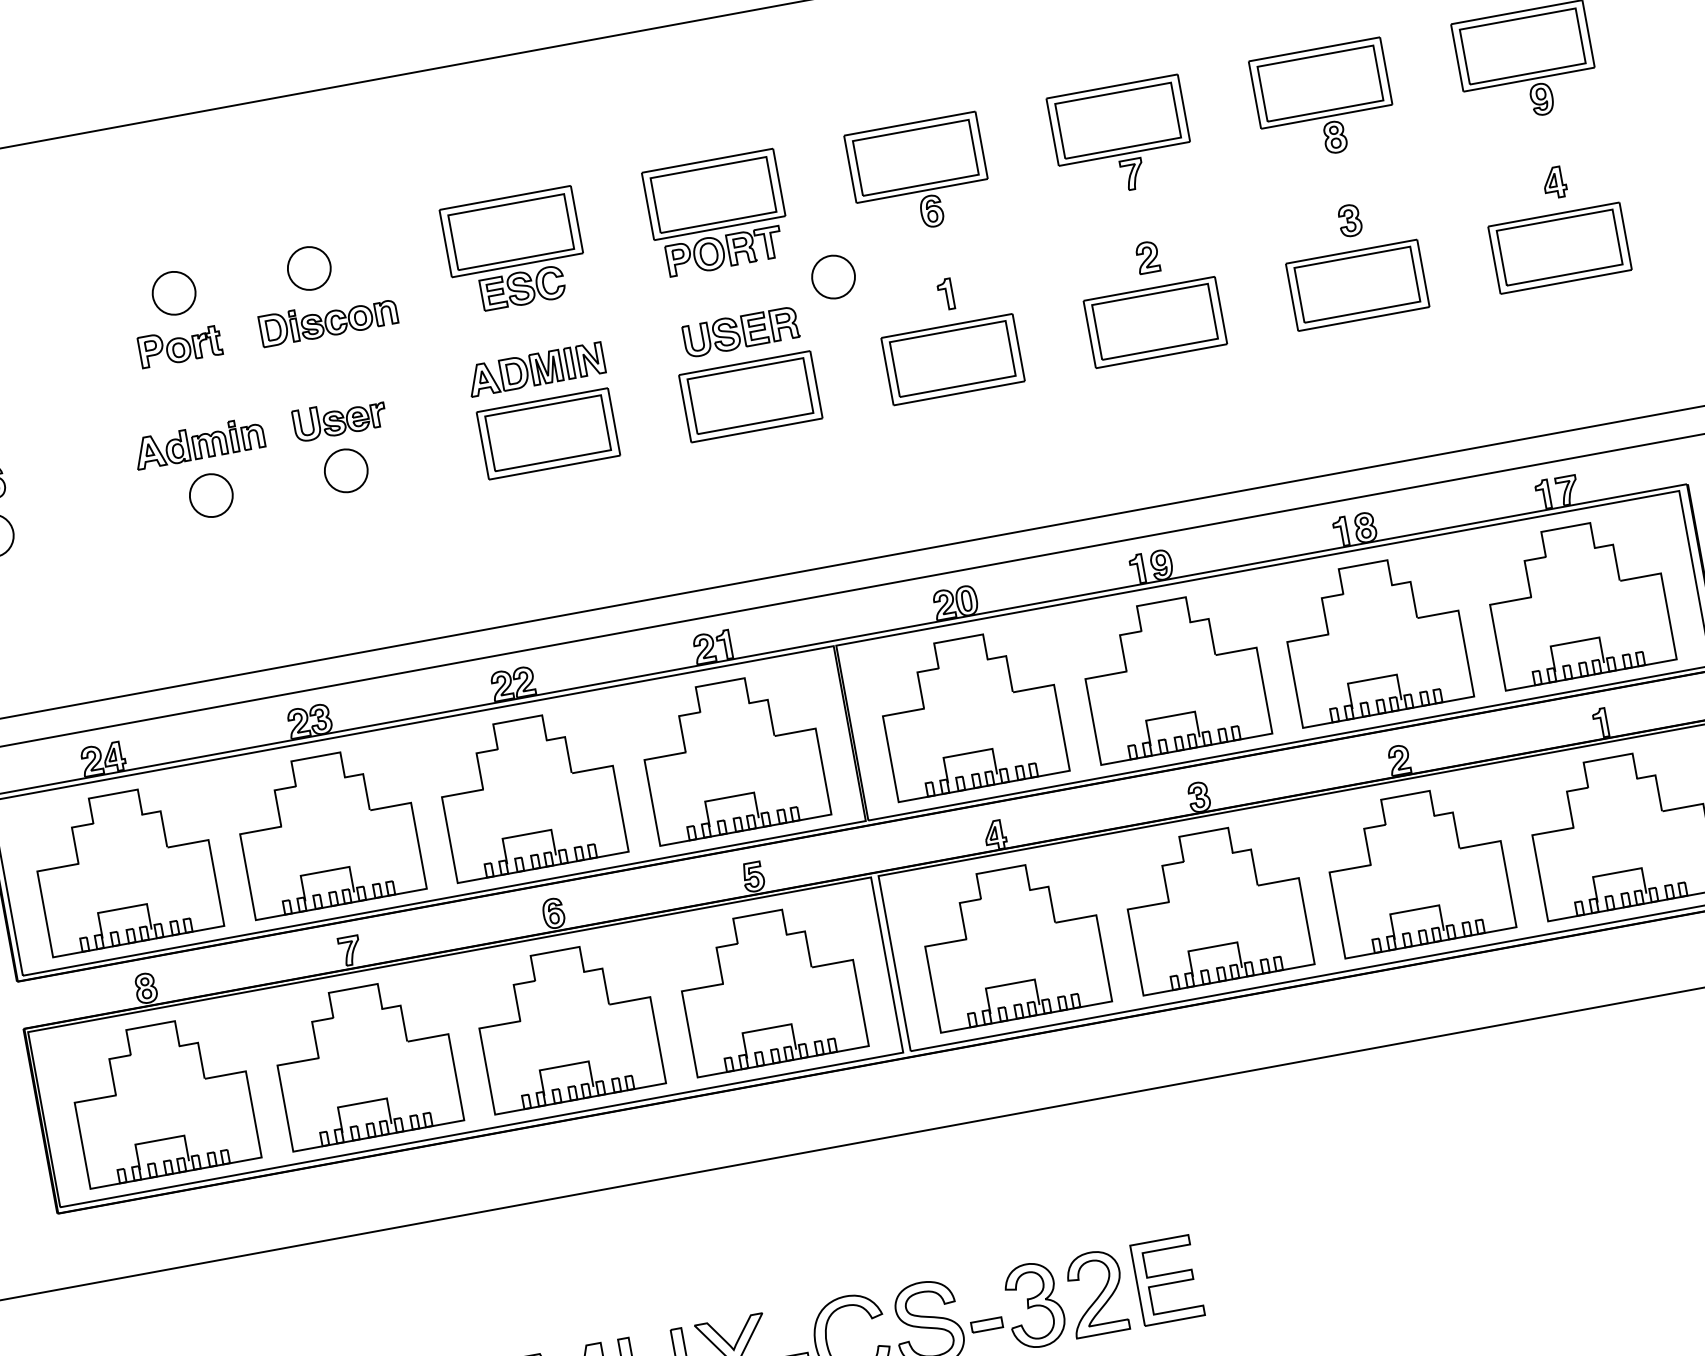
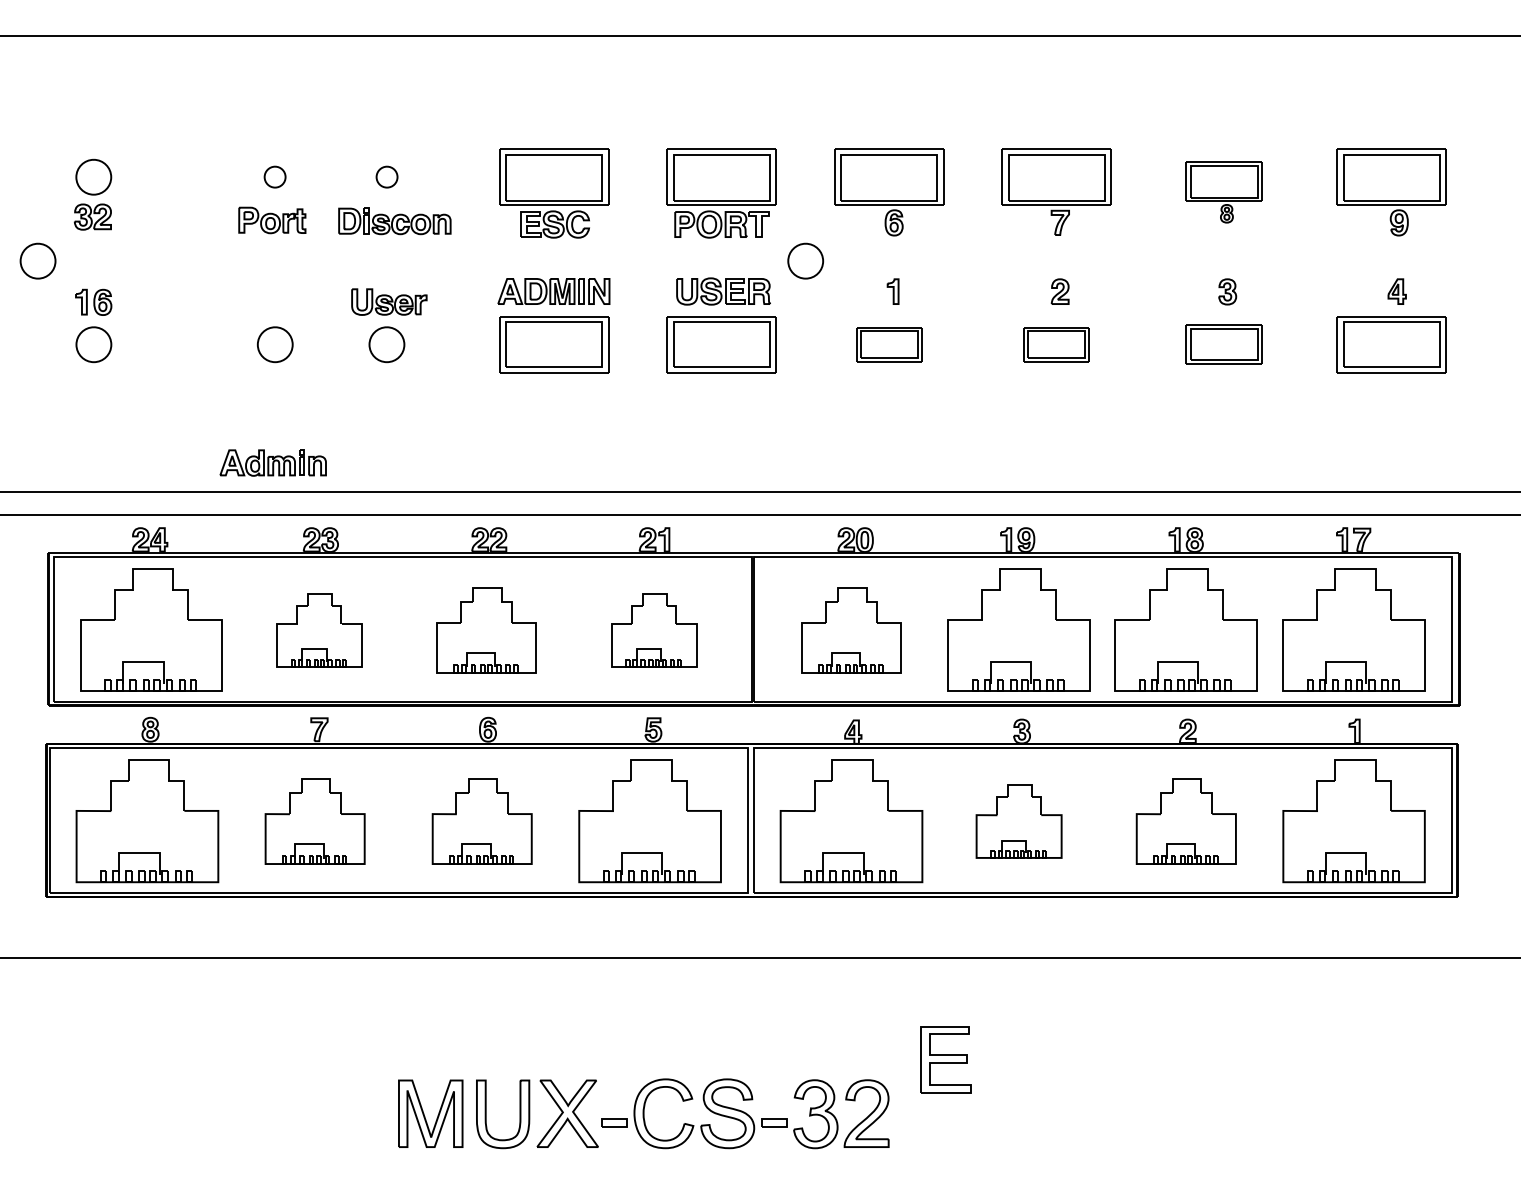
part: (1324, 101) -> (1224, 192), size x0.7
part: (308, 267) -> (386, 176), size x0.6
part: (1357, 284) -> (1224, 344), size x0.7
part: (173, 292) -> (274, 176), size x0.6
part: (1154, 322) -> (1056, 344), size x0.6
part: (953, 359) -> (889, 344), size x0.6
part: (198, 442) -> (272, 462), moved
part: (970, 711) -> (851, 629), size x0.7
part: (731, 755) -> (653, 629), size x0.6
part: (529, 792) -> (486, 629), size x0.7
part: (327, 829) -> (319, 629), size x0.6
part: (1417, 869) -> (1186, 821), size x0.7
part: (1214, 906) -> (1018, 821), size x0.6
part: (566, 1025) -> (481, 821), size x0.7
part: (364, 1062) -> (314, 821), size x0.7
part: (1167, 1280) -> (945, 1059), moved

